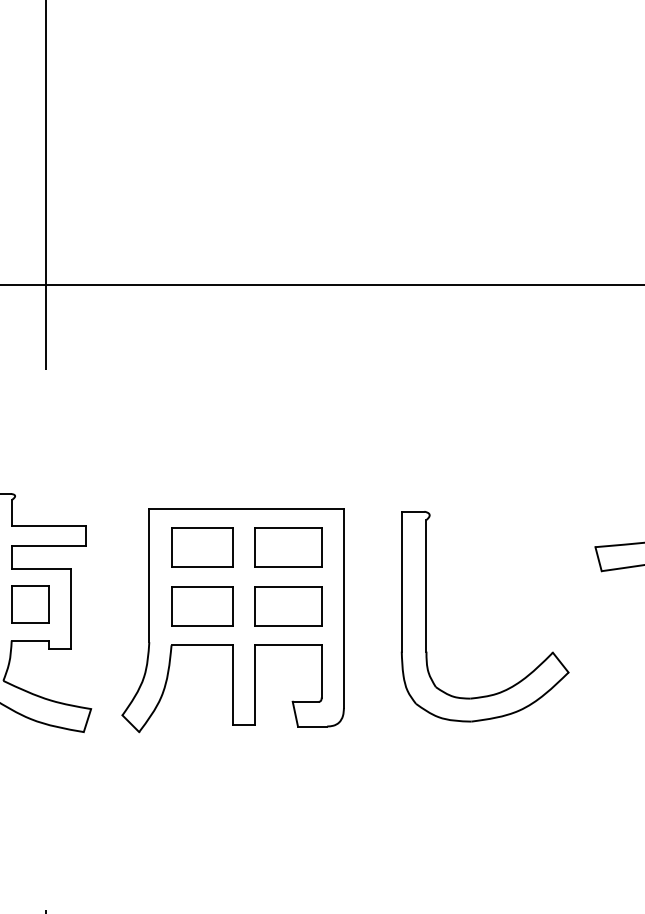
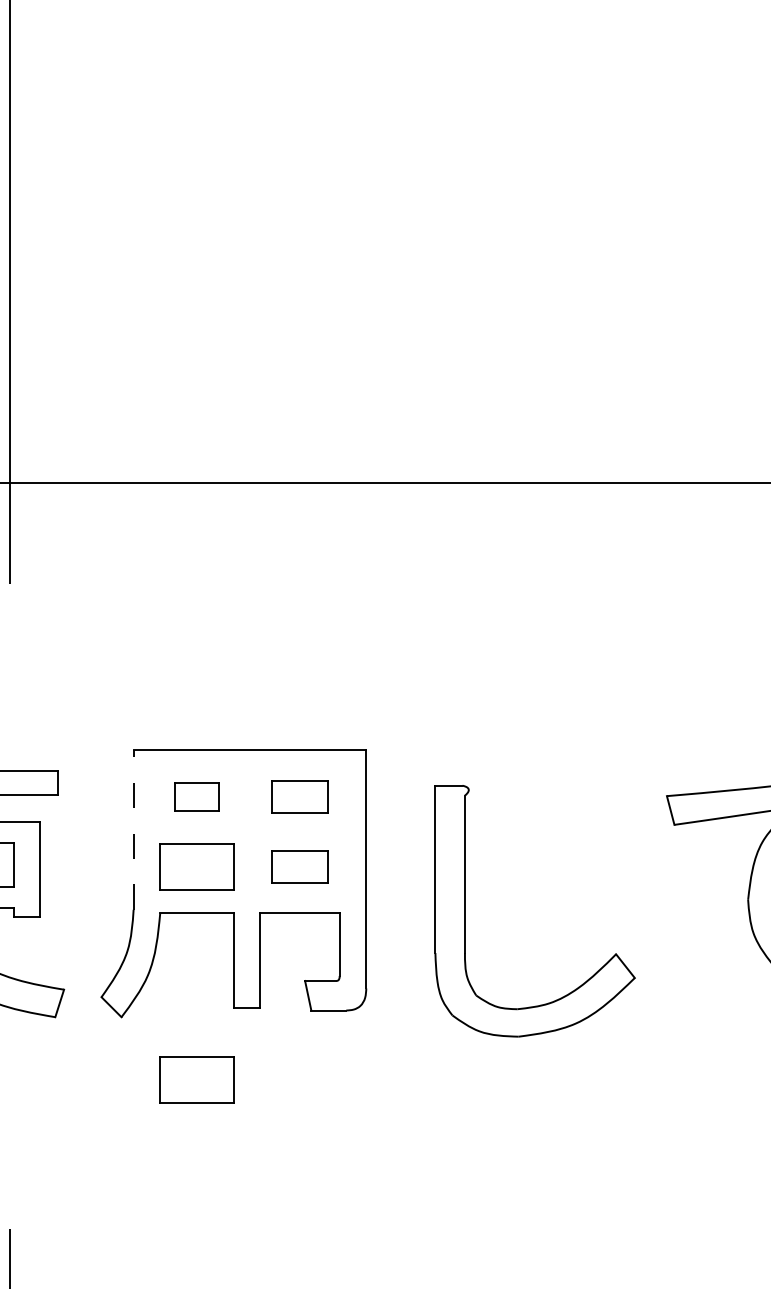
part: (201, 547) -> (196, 796), size x0.6
part: (288, 547) -> (299, 796), size x0.7
line: (149, 575) -> (133, 829), solid -> dashed
part: (288, 606) -> (299, 866), size x0.7
part: (426, 616) -> (465, 911), moved
part: (201, 784) -> (196, 1079), added

